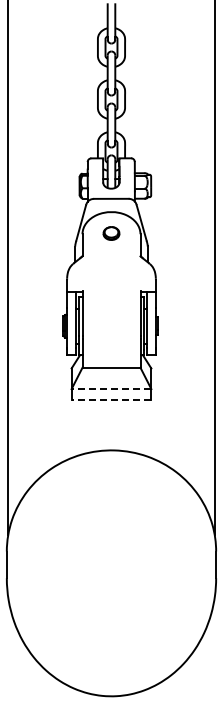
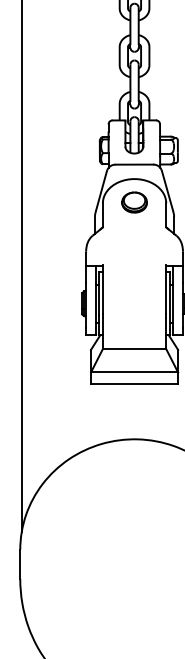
part: (111, 233) -> (134, 202), size x1.43
line: (111, 389) -> (134, 372), dashed -> solid
line: (111, 399) -> (134, 383), dashed -> solid

